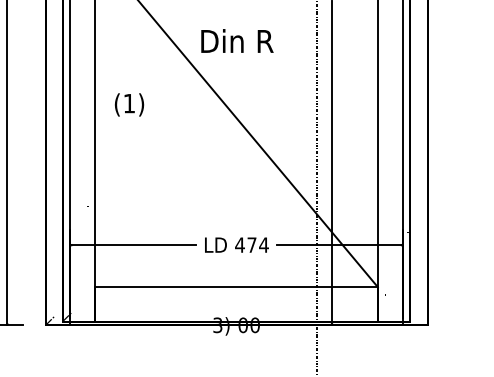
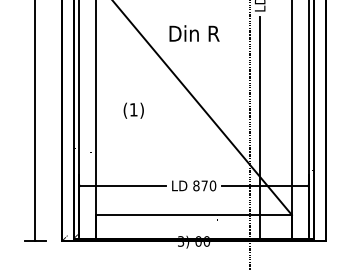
text: (237, 41) -> (194, 33), moved
text: (129, 104) -> (133, 110), moved
text: (251, 244) -> (204, 185), 474 -> 870

